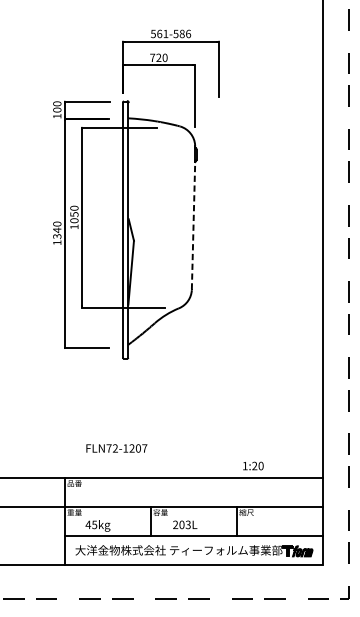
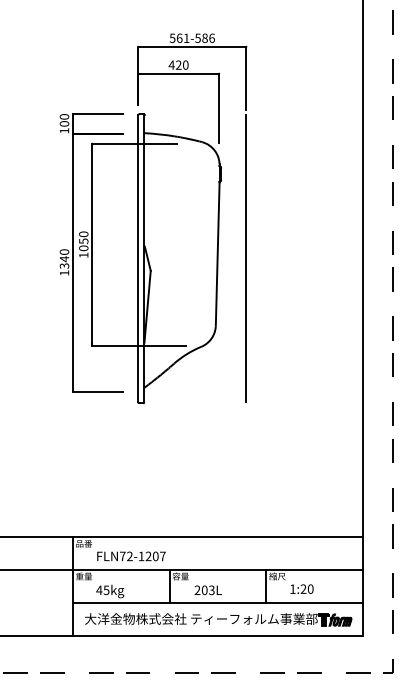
text: (152, 57) -> (171, 64), 720 -> 420
line: (193, 225) -> (217, 253), dashed -> solid
line: (219, 229) -> (246, 258), added
text: (116, 448) -> (131, 556), moved
text: (252, 465) -> (301, 588), moved

